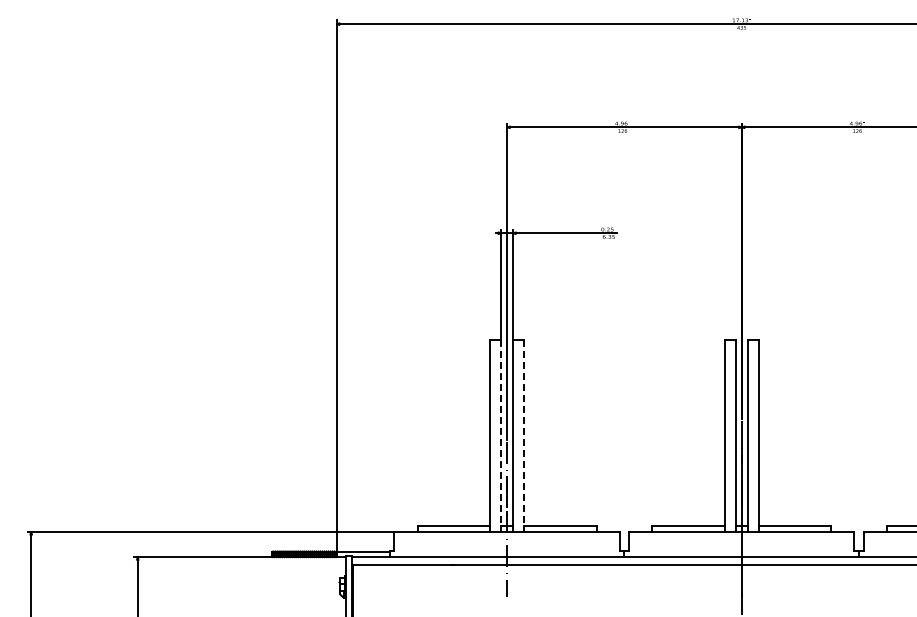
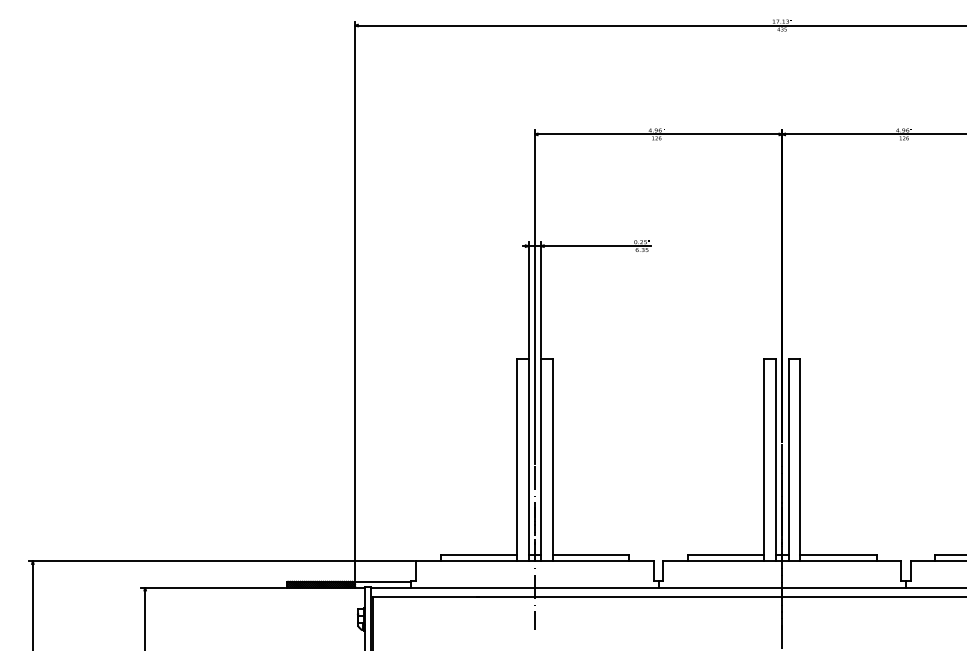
line: (501, 436) -> (528, 460), dashed -> solid
line: (524, 436) -> (553, 460), dashed -> solid

